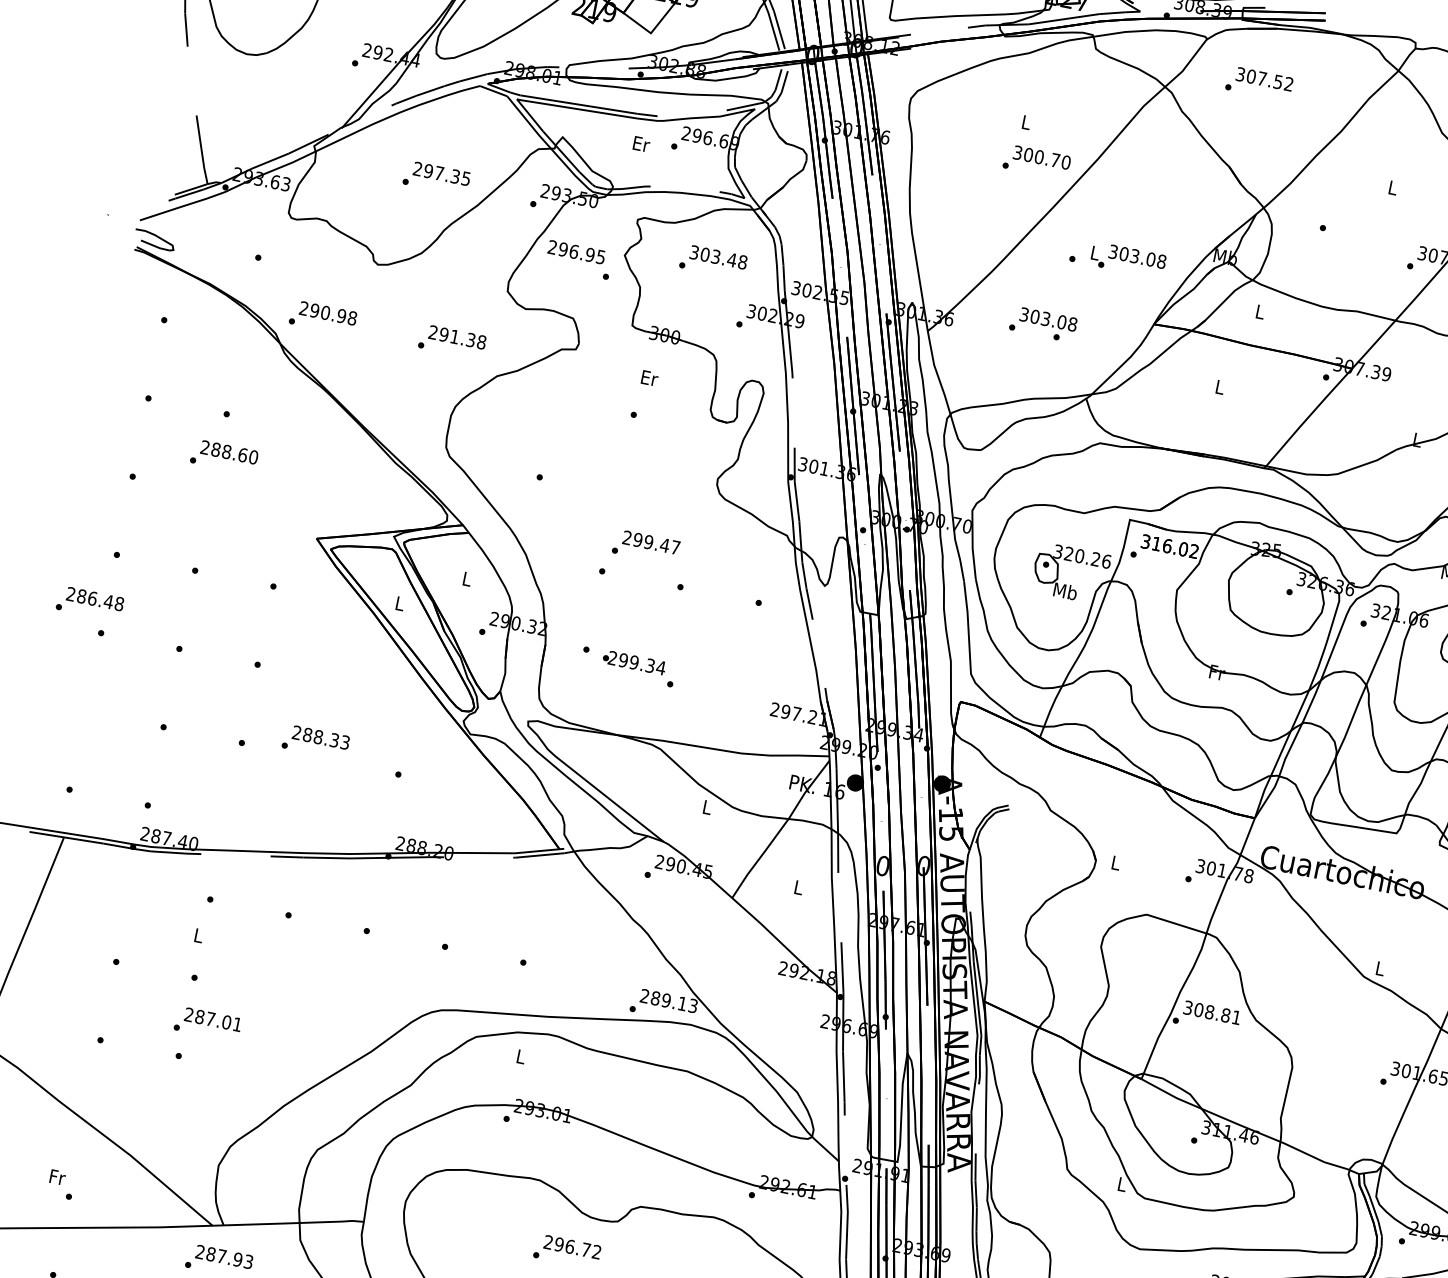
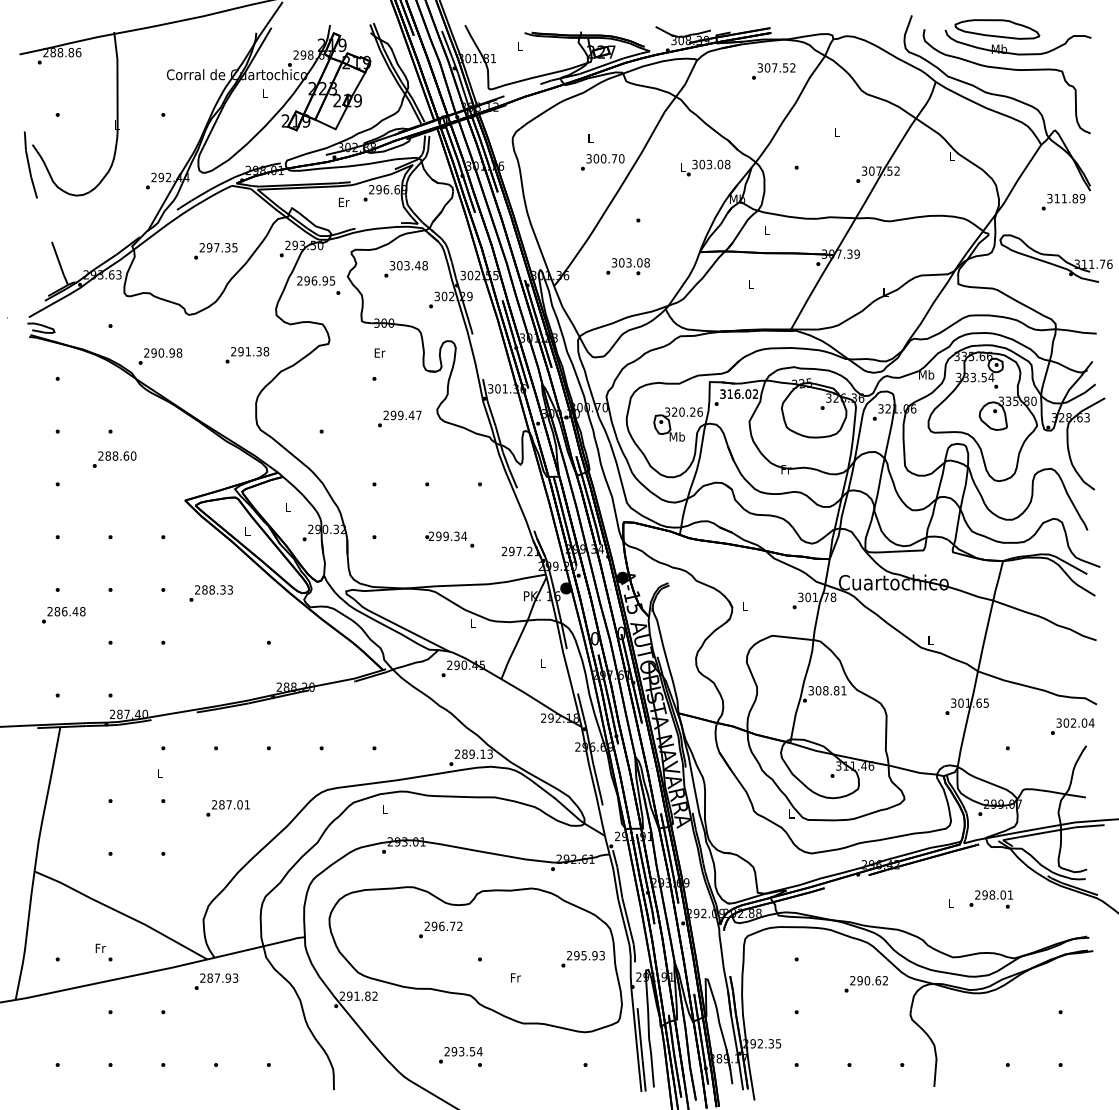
text: (1259, 83) -> (773, 71), moved
text: (1128, 259) -> (705, 167), moved
text: (645, 546) -> (399, 418), moved
text: (89, 603) -> (63, 615), moved
text: (638, 668) -> (449, 539), moved
text: (314, 741) -> (210, 593), moved
text: (207, 1024) -> (227, 808), moved

